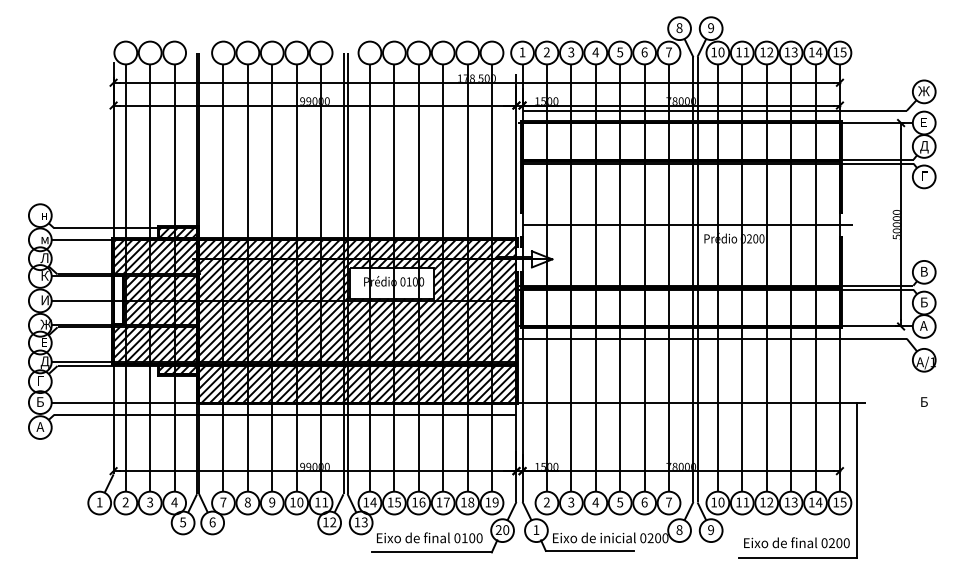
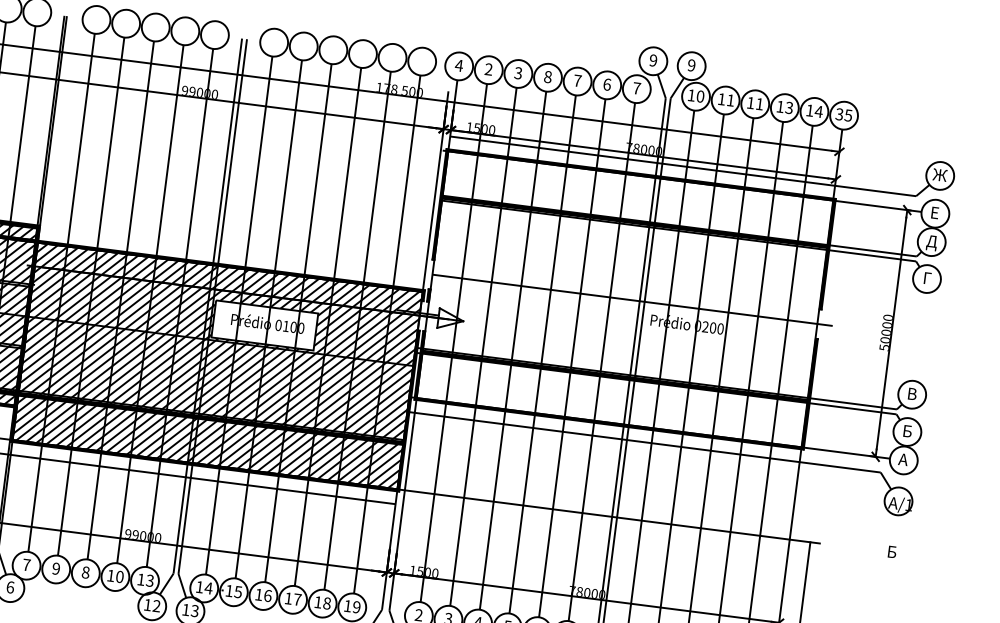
text: (679, 27) -> (653, 59), 8 -> 9
text: (522, 52) -> (459, 65), 1 -> 4
text: (595, 52) -> (547, 77), 4 -> 8
text: (620, 52) -> (578, 80), 5 -> 7
text: (770, 52) -> (759, 104), 12 -> 11
text: (836, 52) -> (839, 114), 15 -> 35
text: (247, 502) -> (55, 568), 8 -> 9
text: (272, 502) -> (86, 572), 9 -> 8
text: (325, 502) -> (150, 580), 11 -> 13

